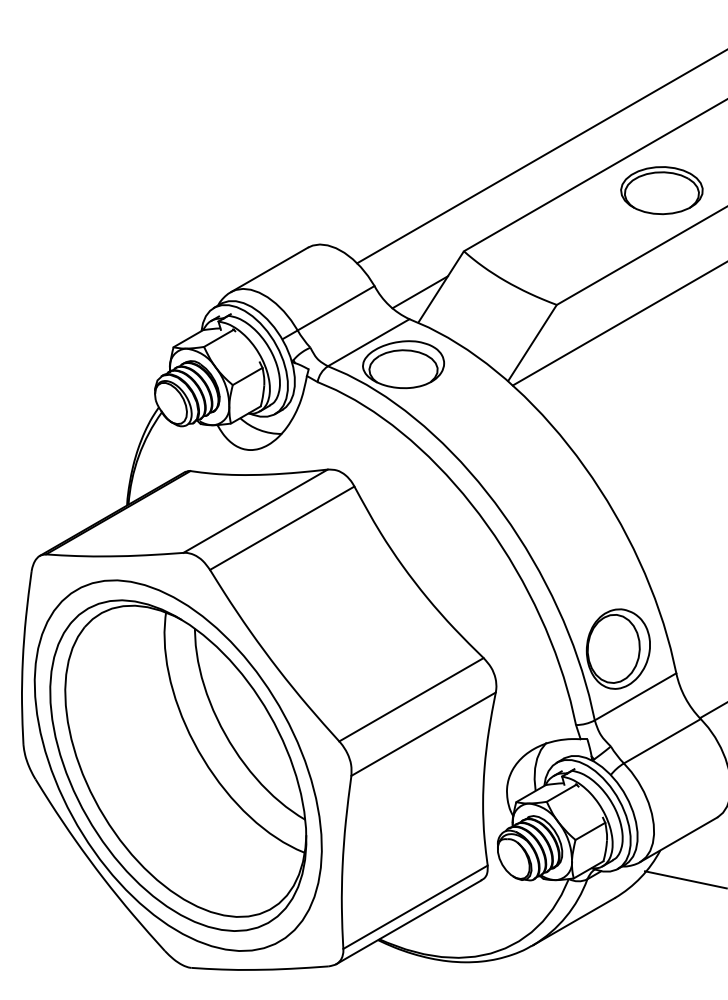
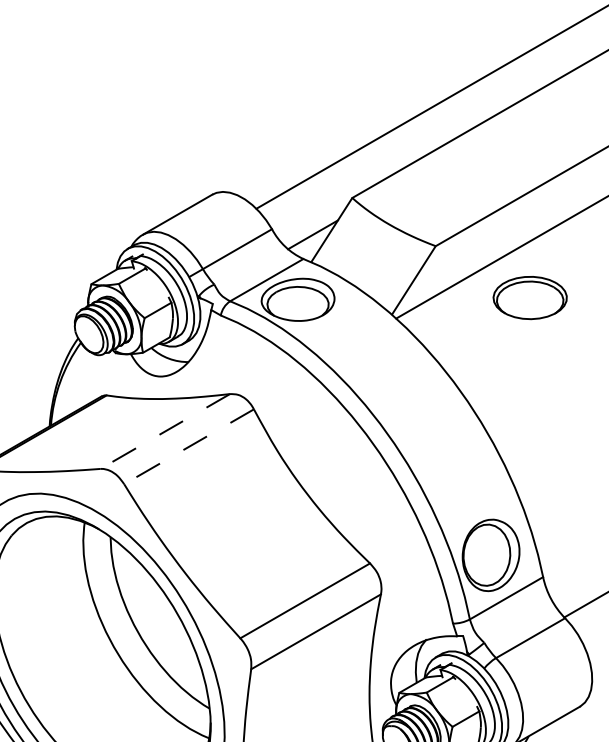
part: (661, 190) -> (529, 297), moved
line: (255, 511) -> (165, 431), solid -> dashed
line: (281, 528) -> (188, 447), solid -> dashed

